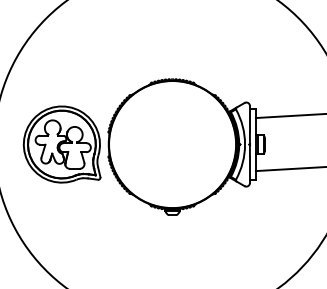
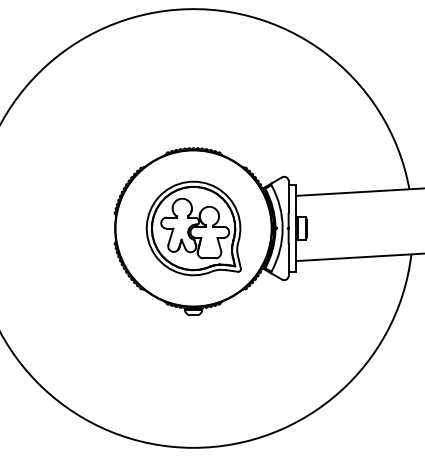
part: (61, 144) -> (193, 228), moved

